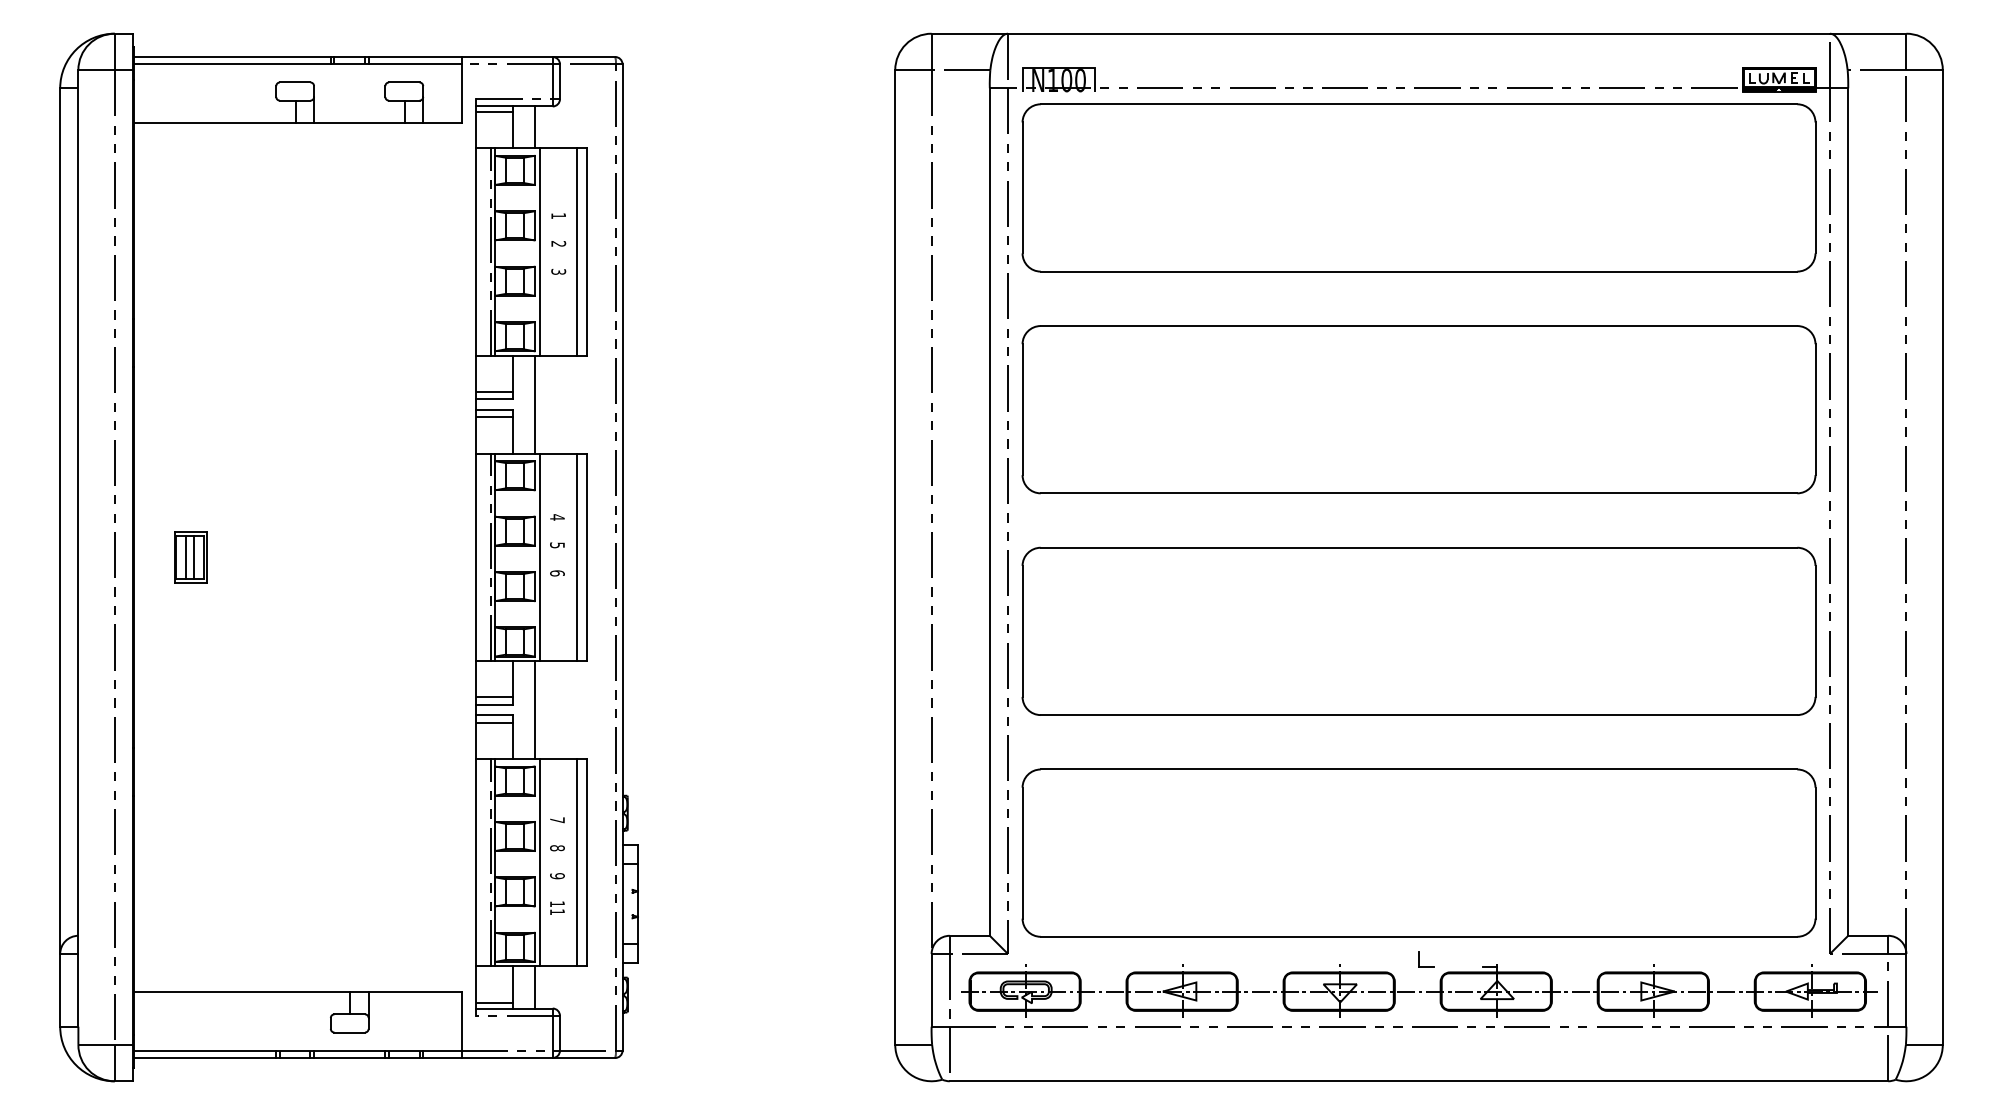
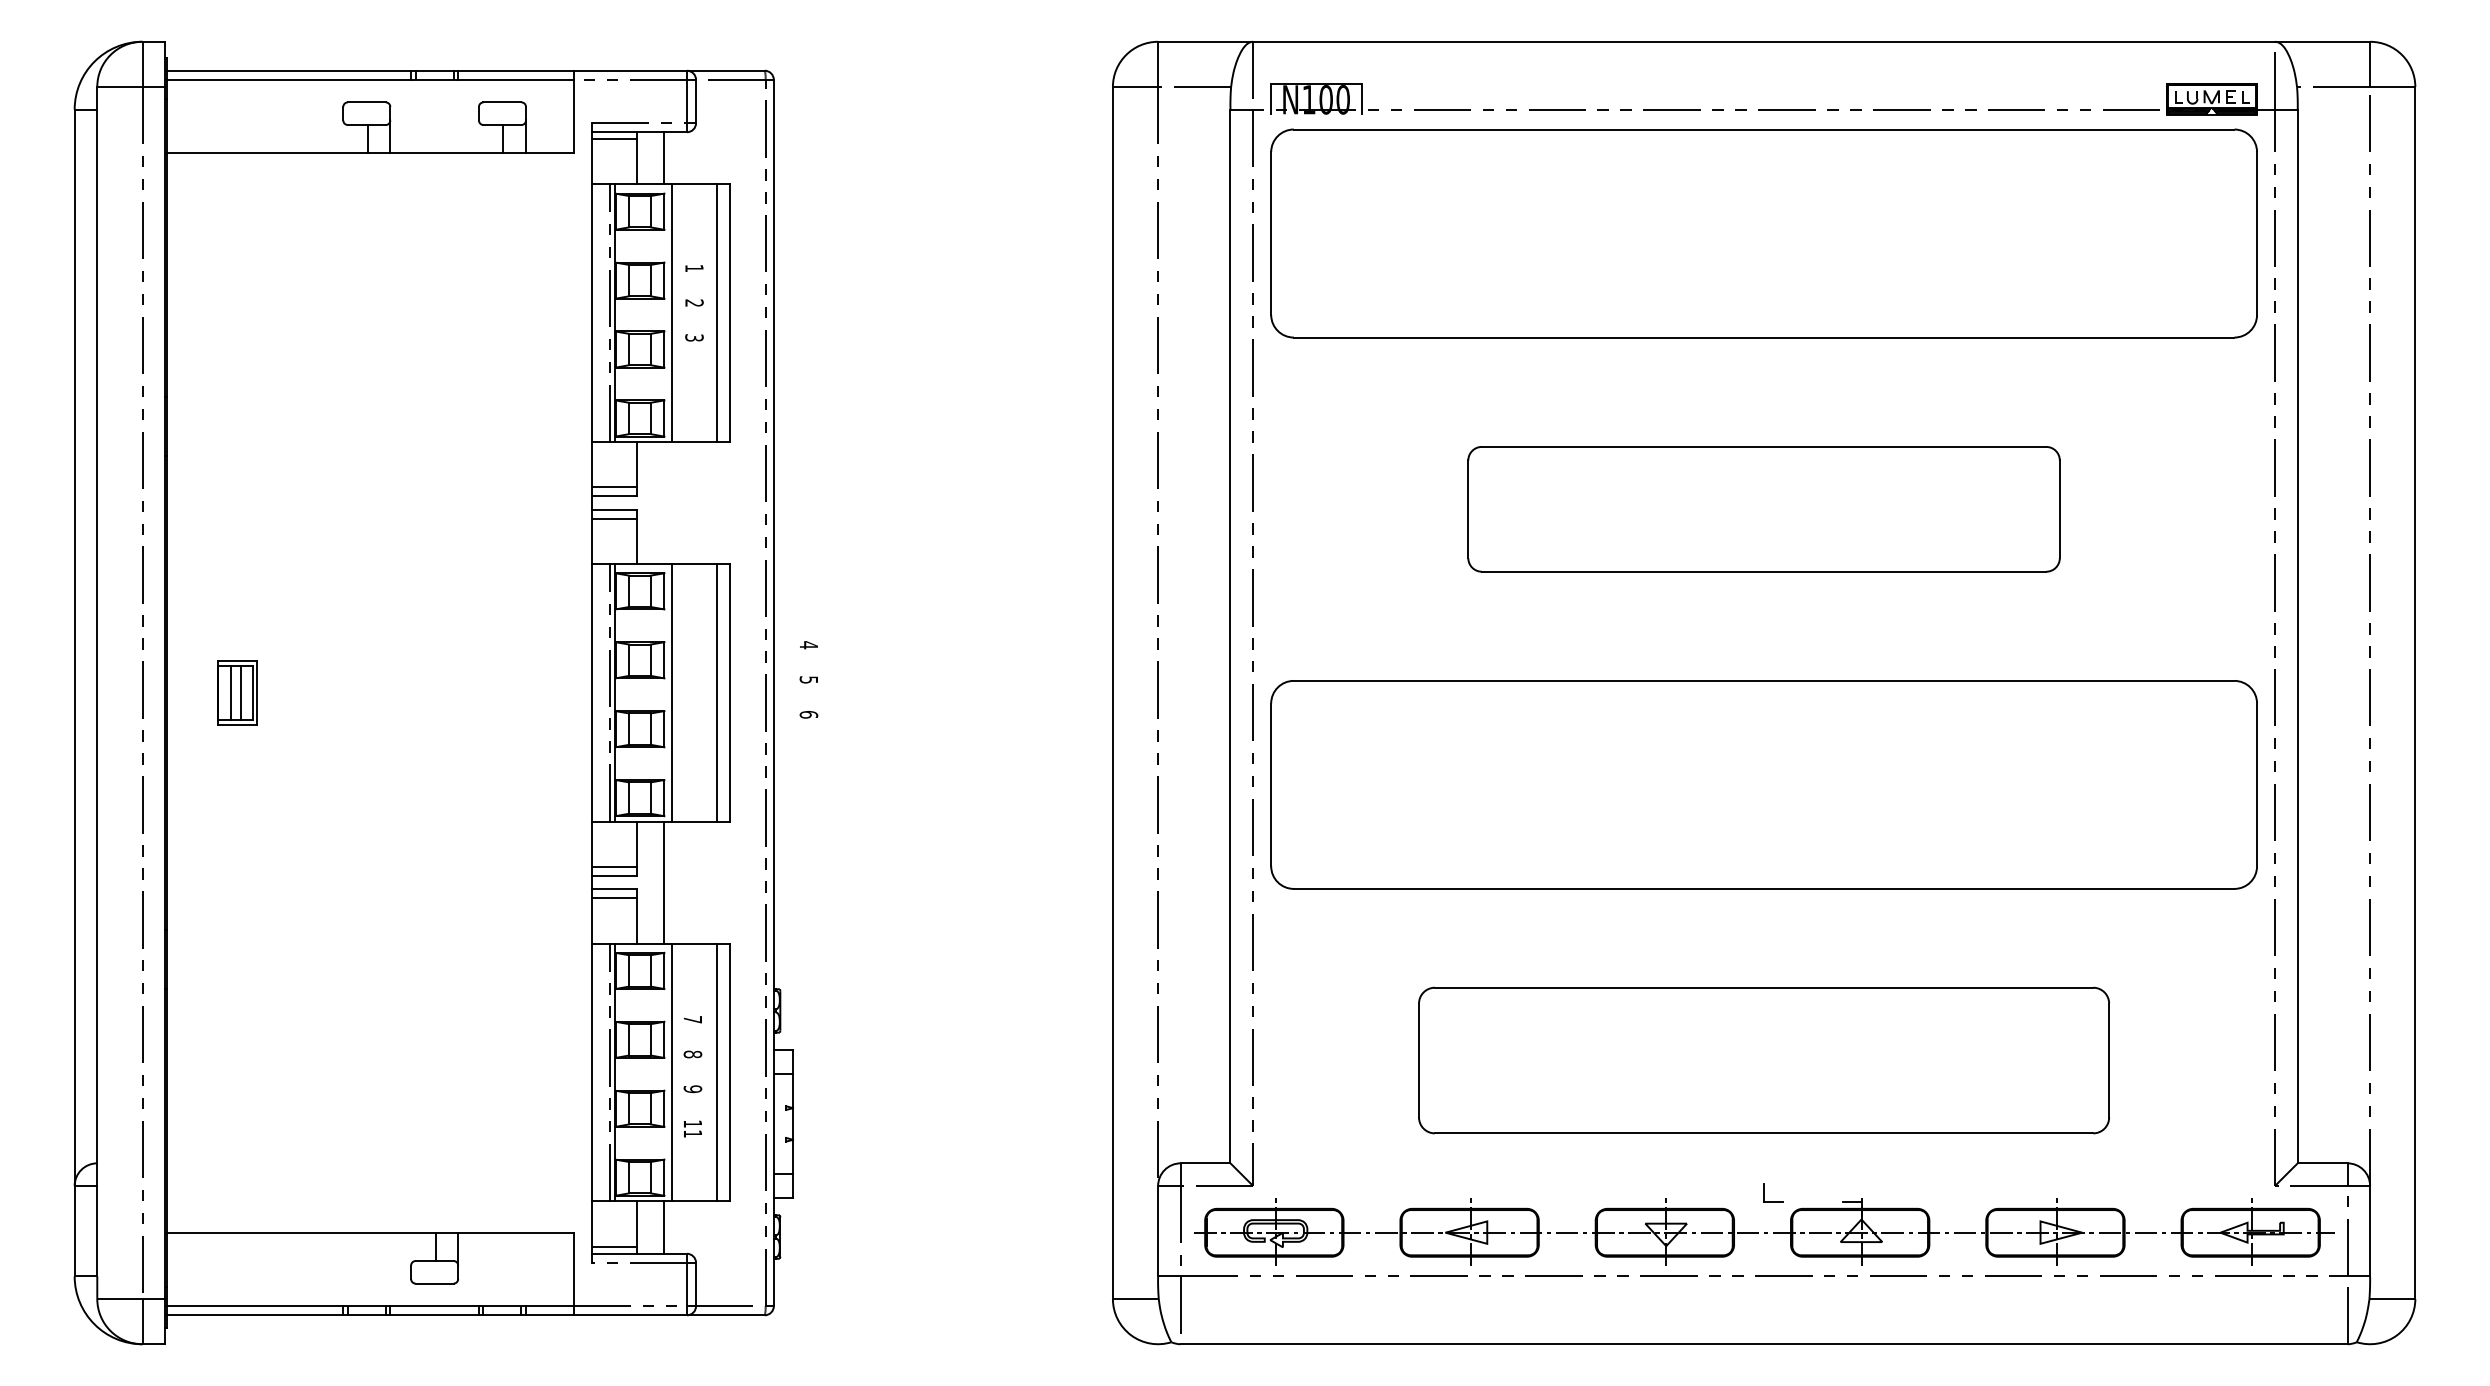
line: (534, 405) -> (664, 503), removed
part: (1418, 409) -> (1763, 509), size x0.6
text: (557, 545) -> (808, 679), moved
part: (1418, 853) -> (1763, 1060), size x0.7

